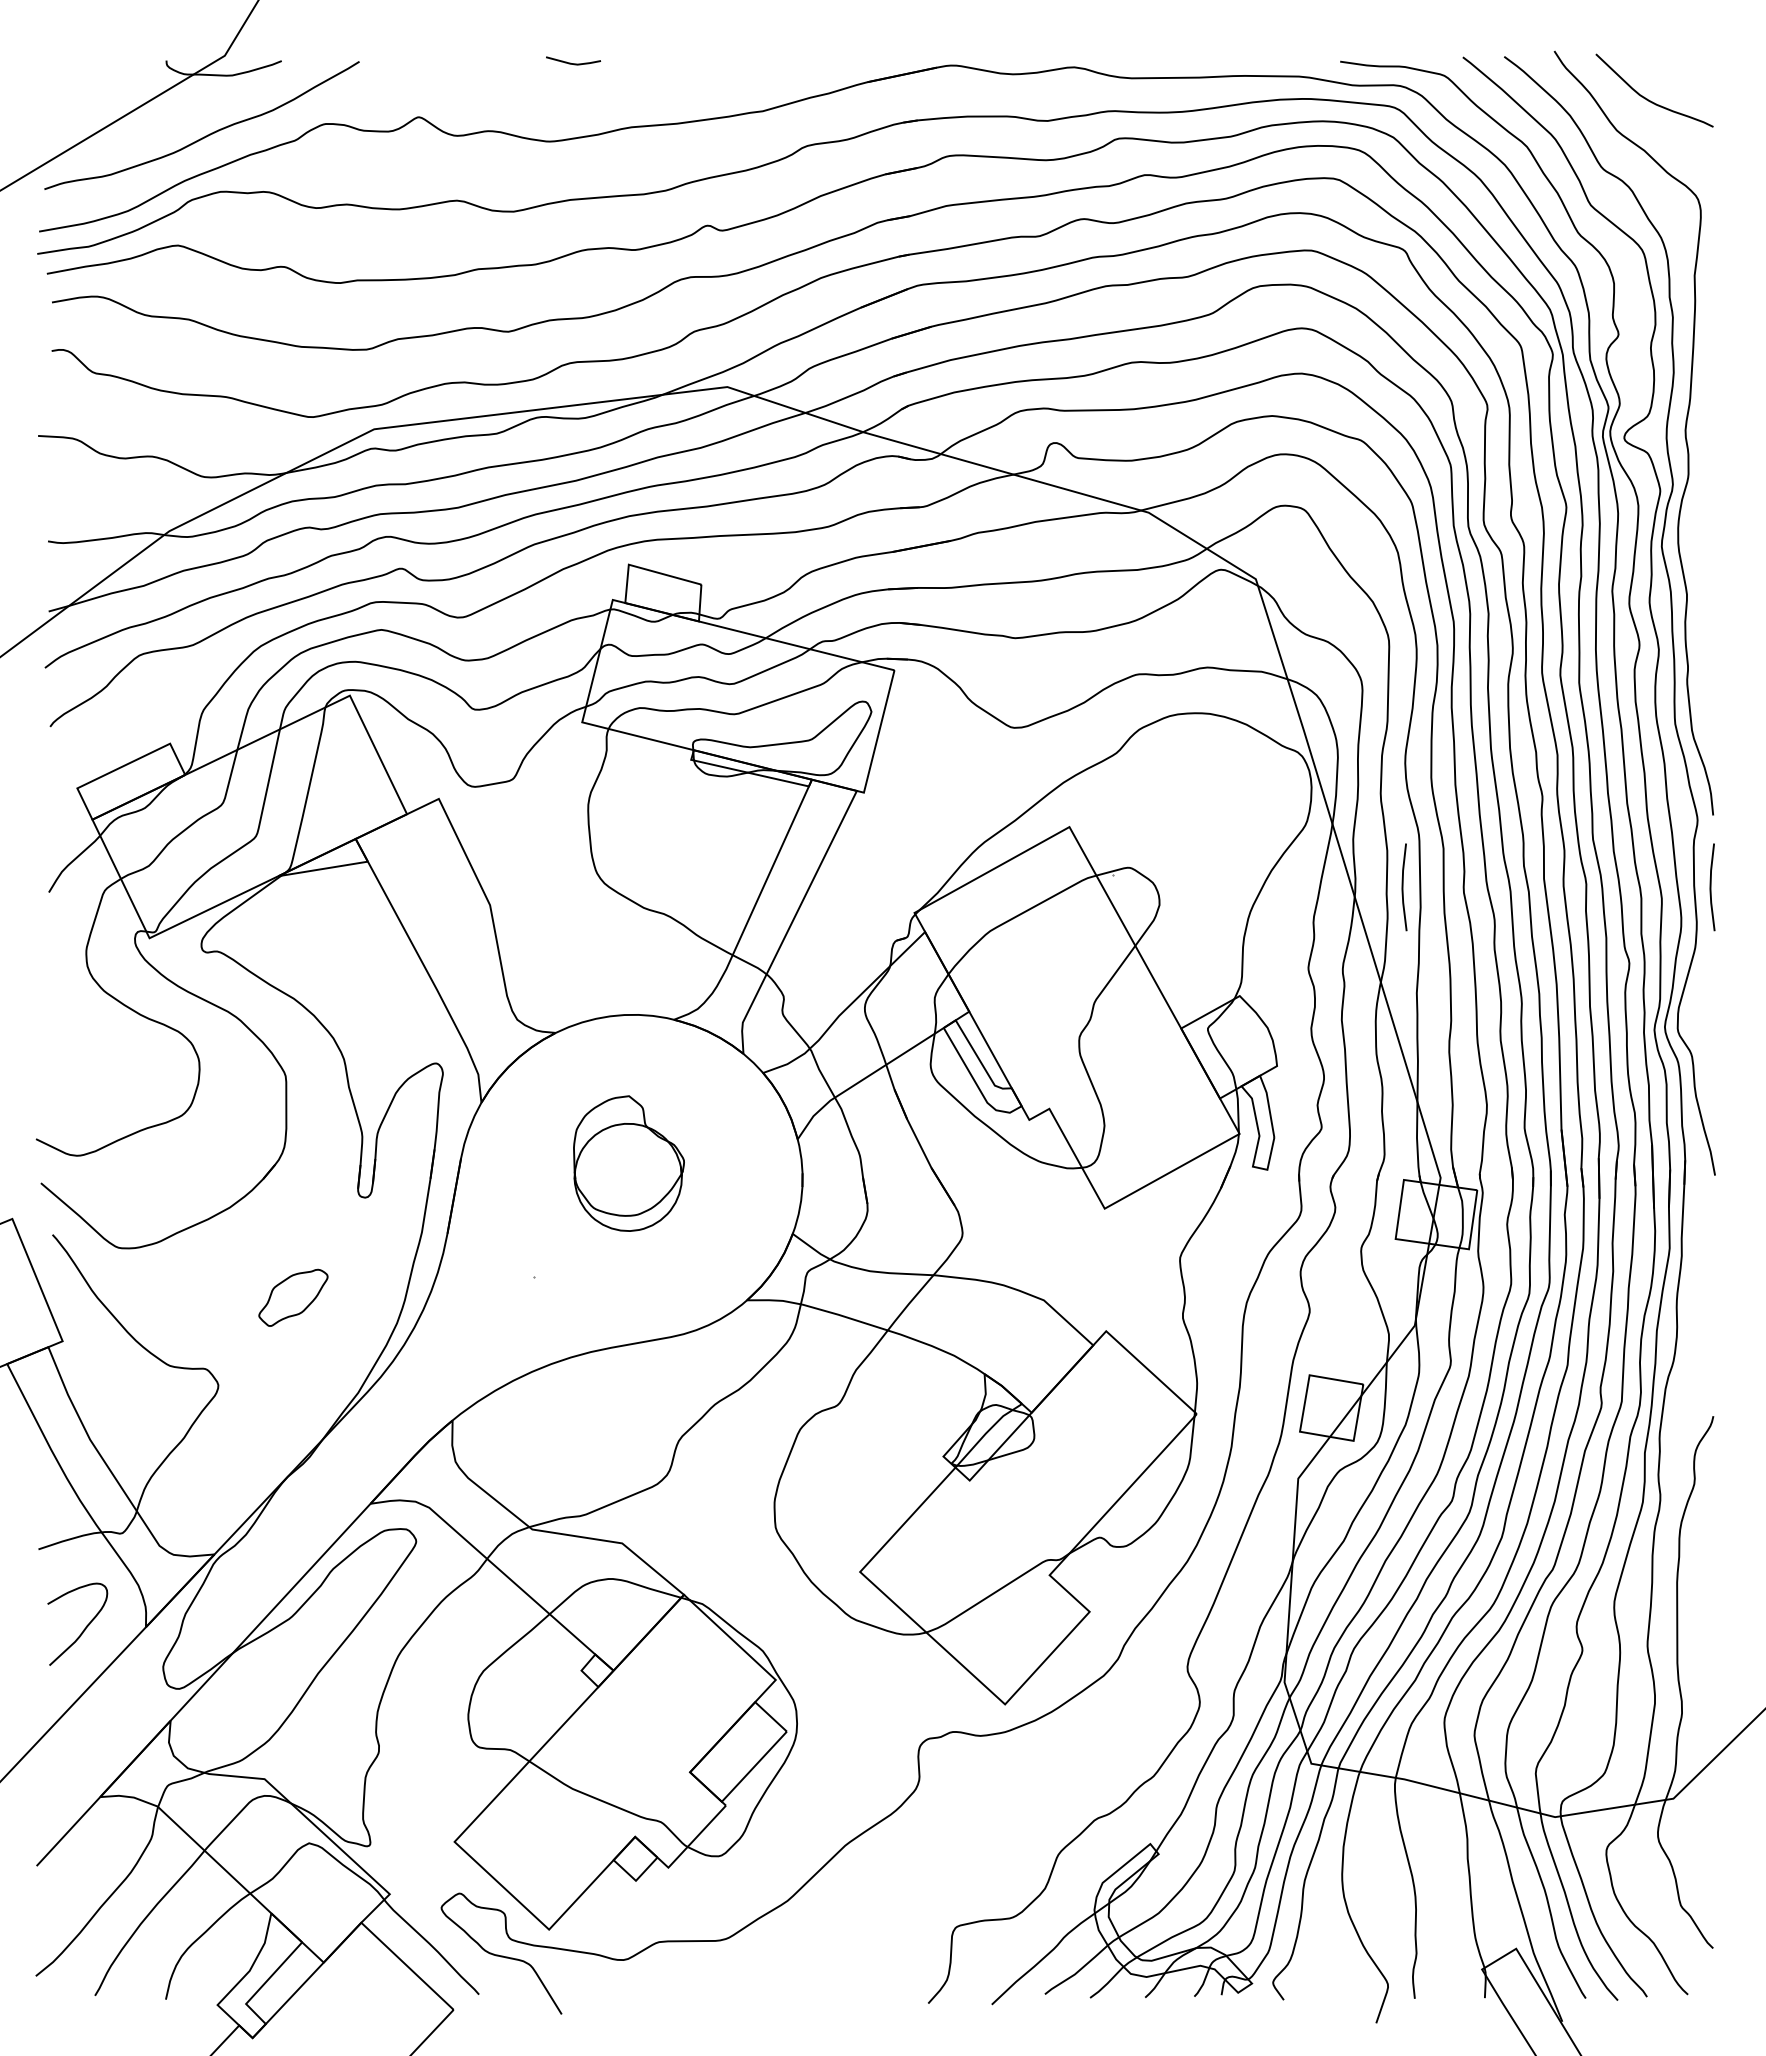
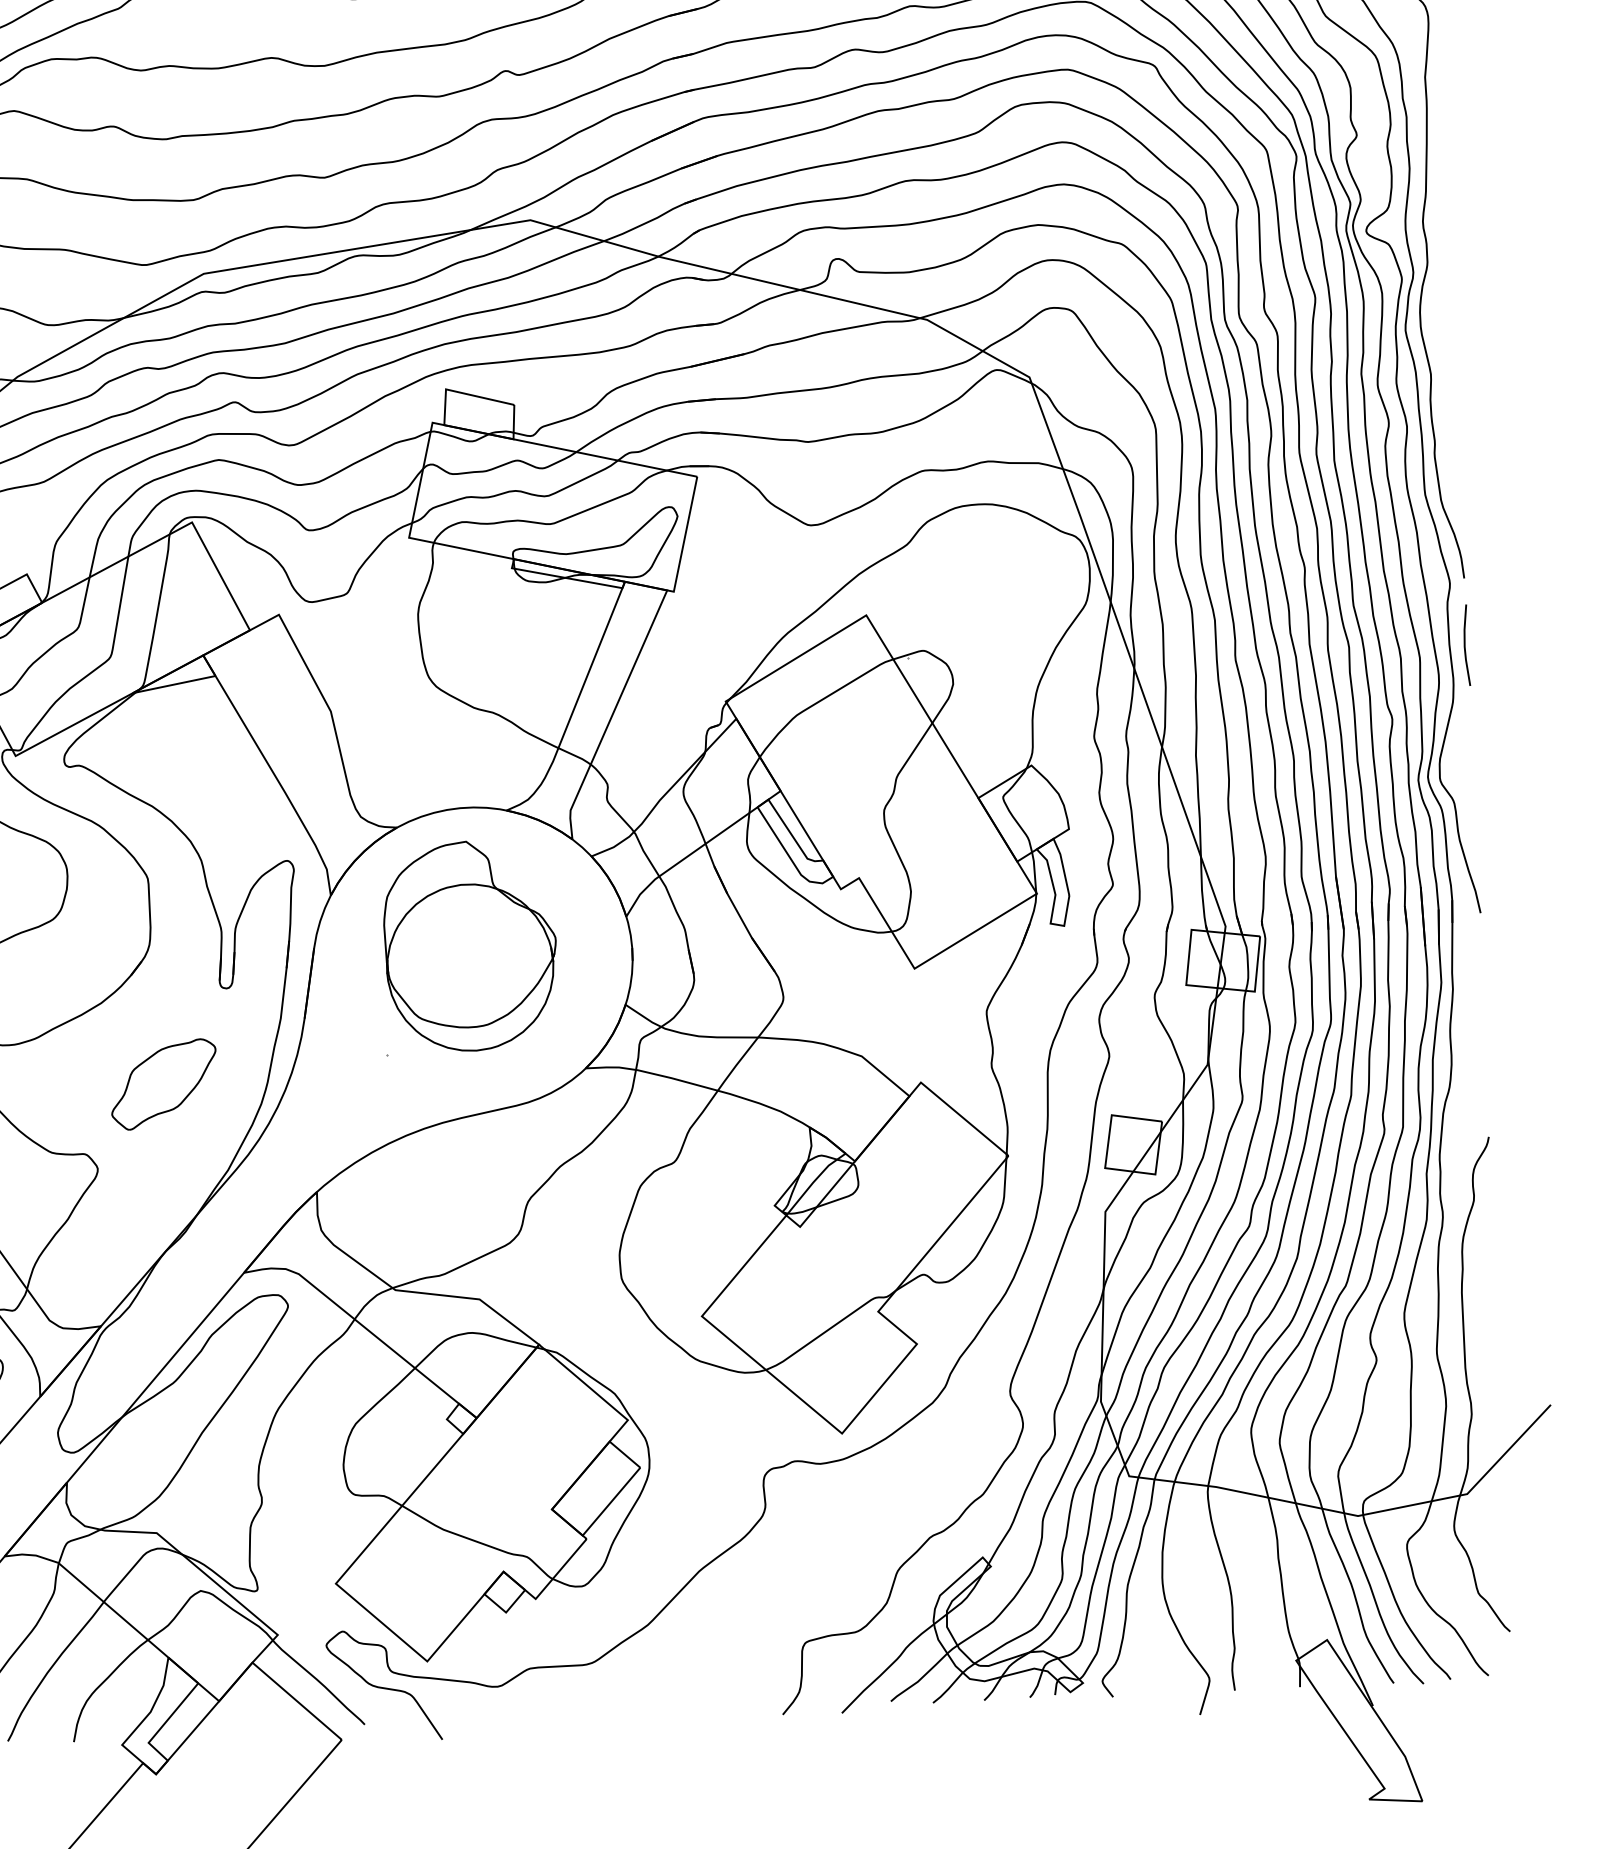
line: (1403, 887) -> (1179, 657), removed
part: (628, 1163) -> (470, 946), size x1.67
part: (293, 1297) -> (164, 1084), size x1.67

